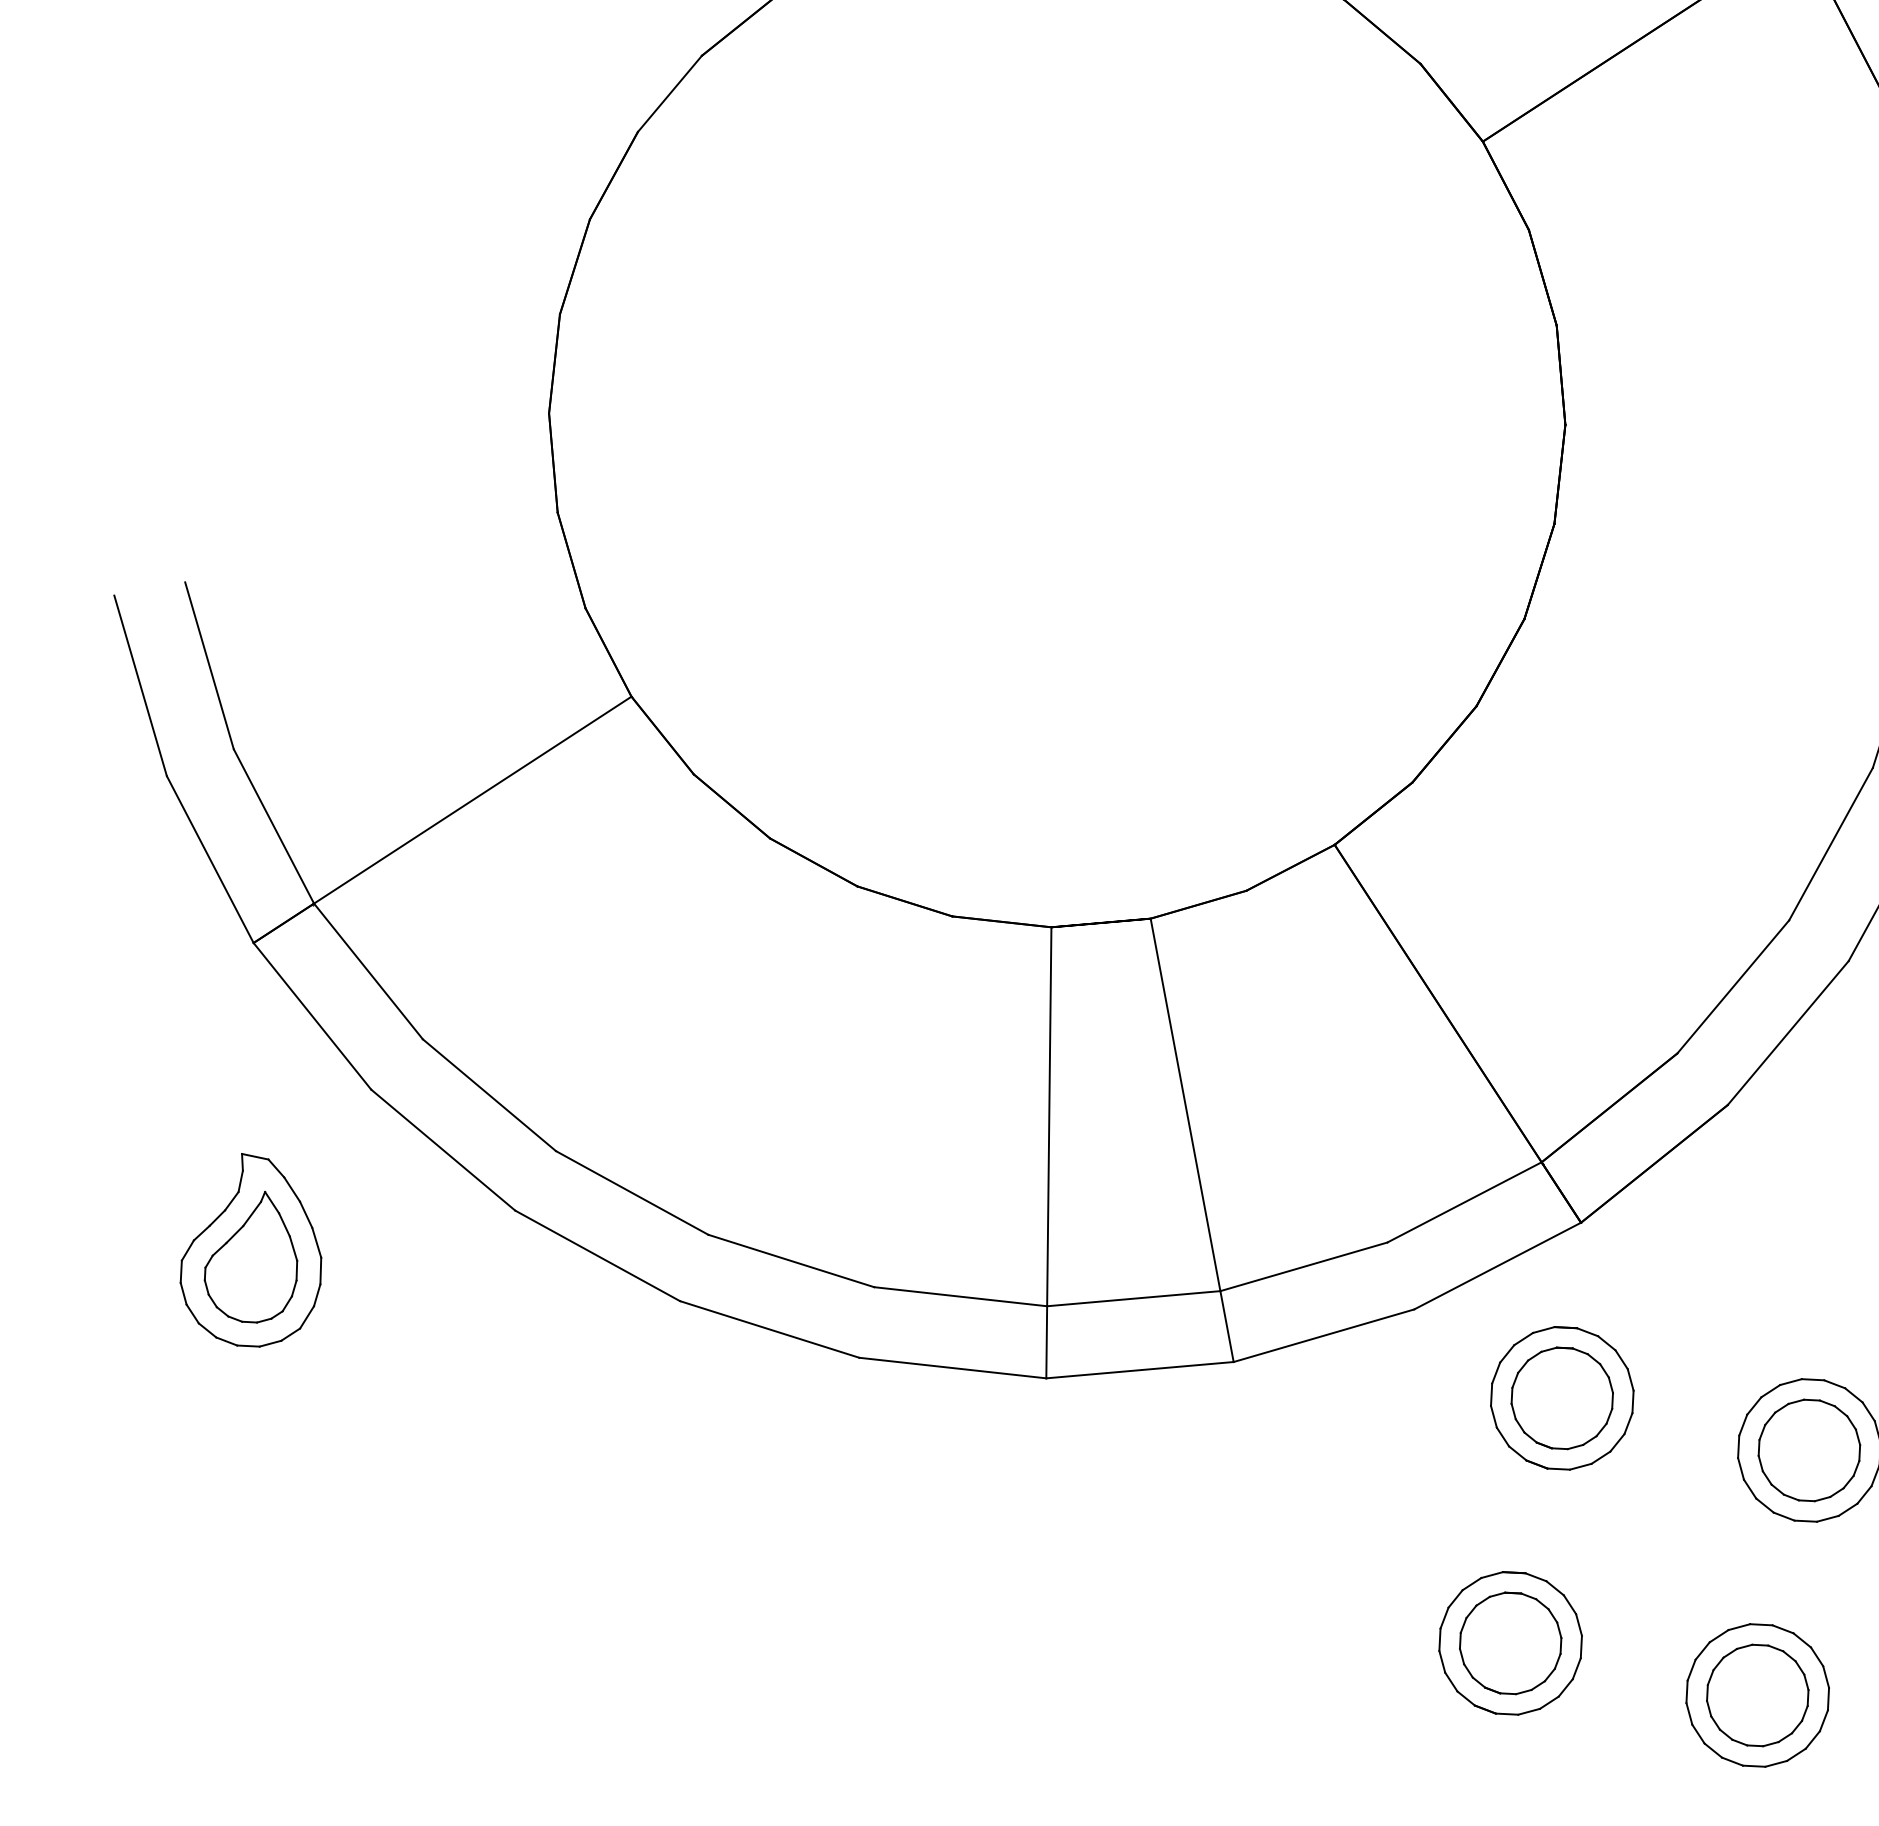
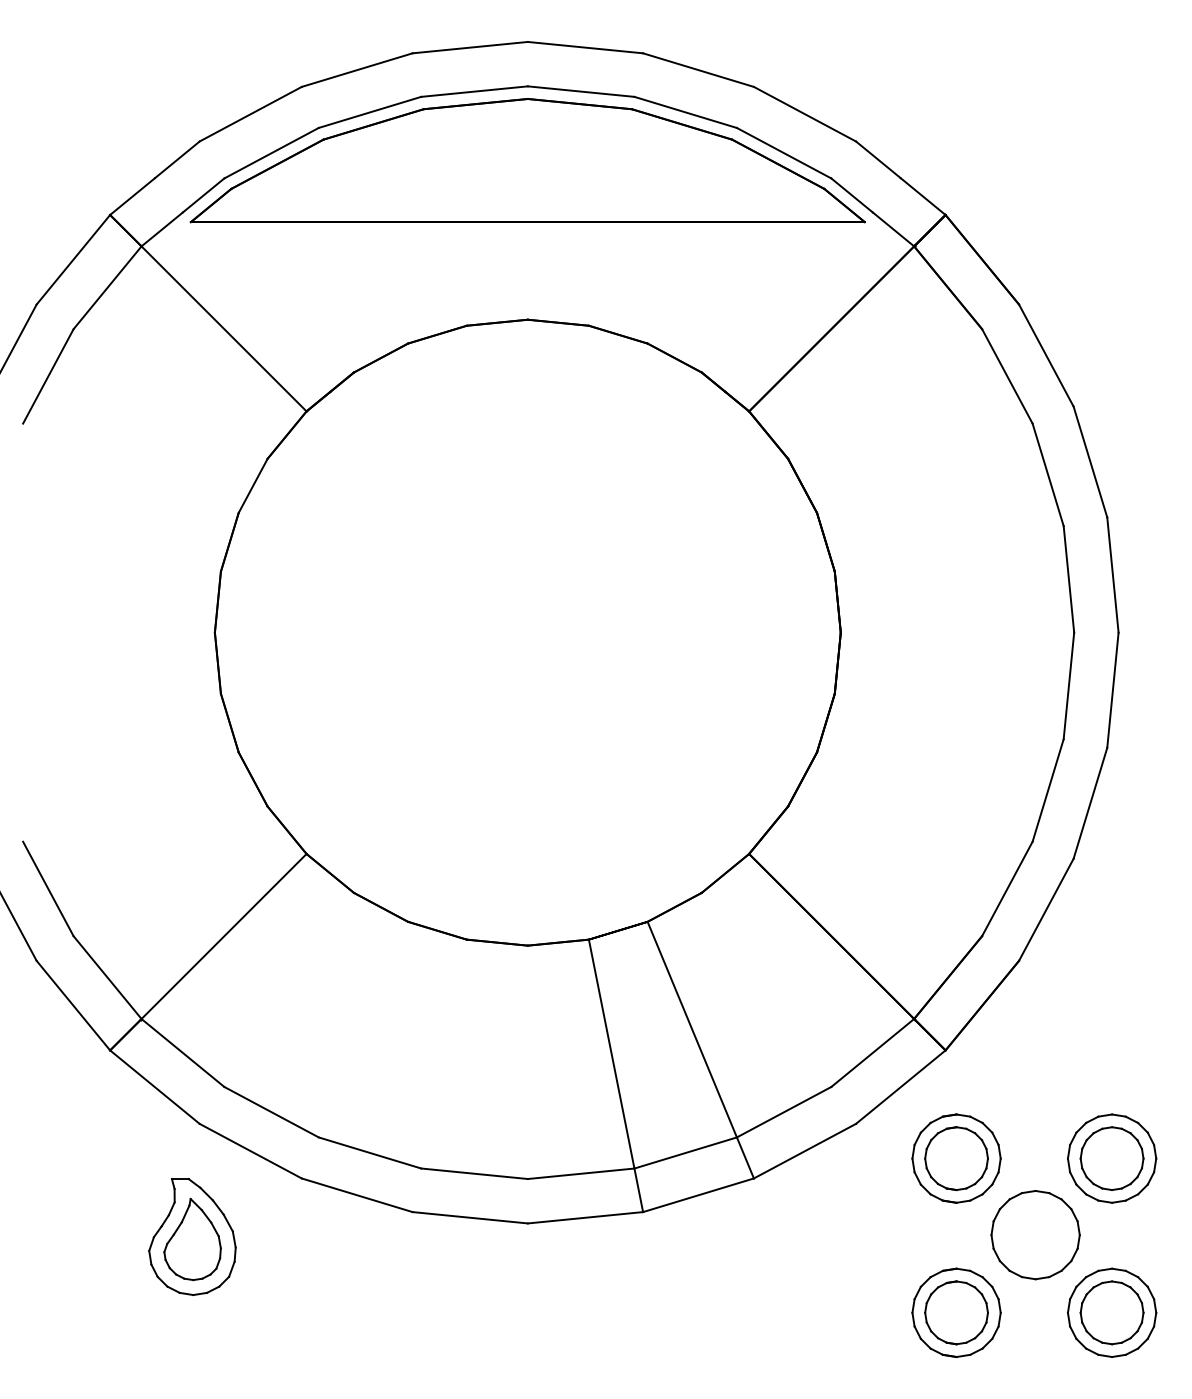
part: (255, 1252) -> (192, 1236), moved
part: (1661, 1546) -> (1035, 1235), added

